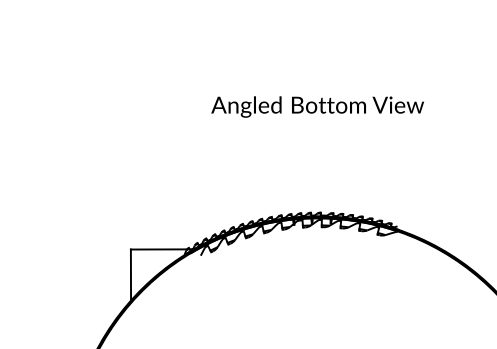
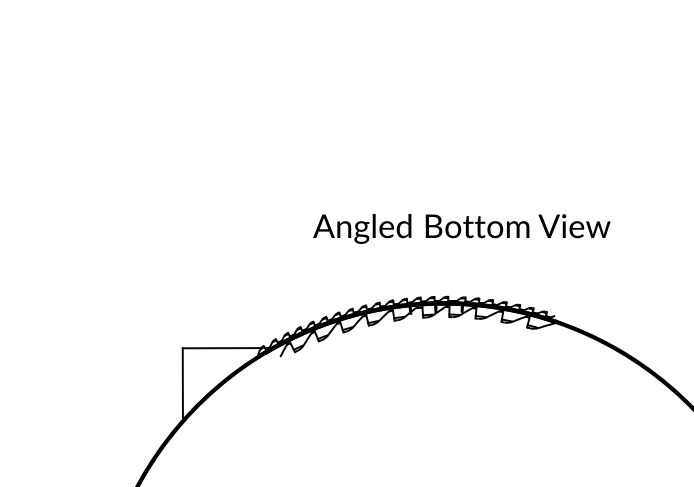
text: (317, 106) -> (461, 228), moved

